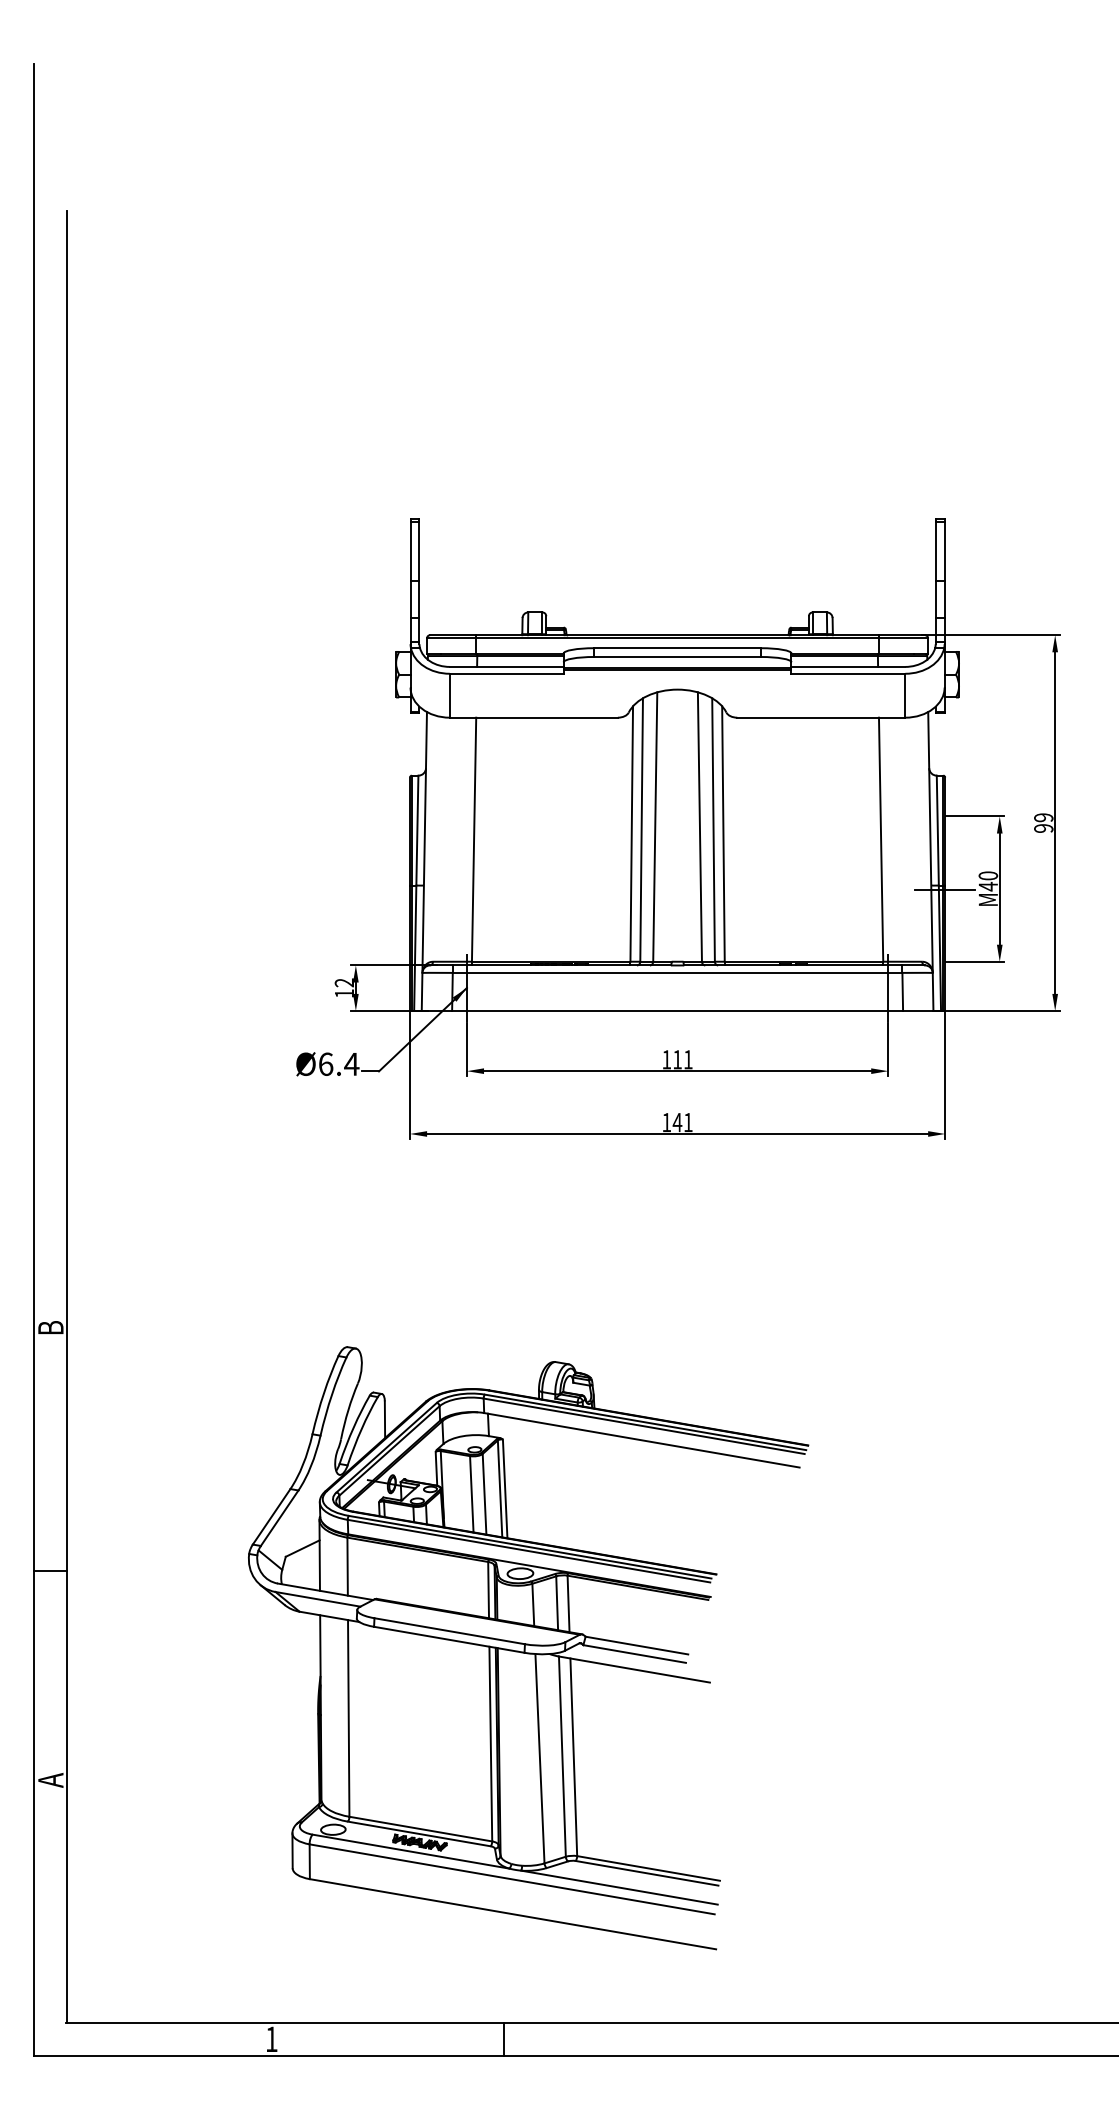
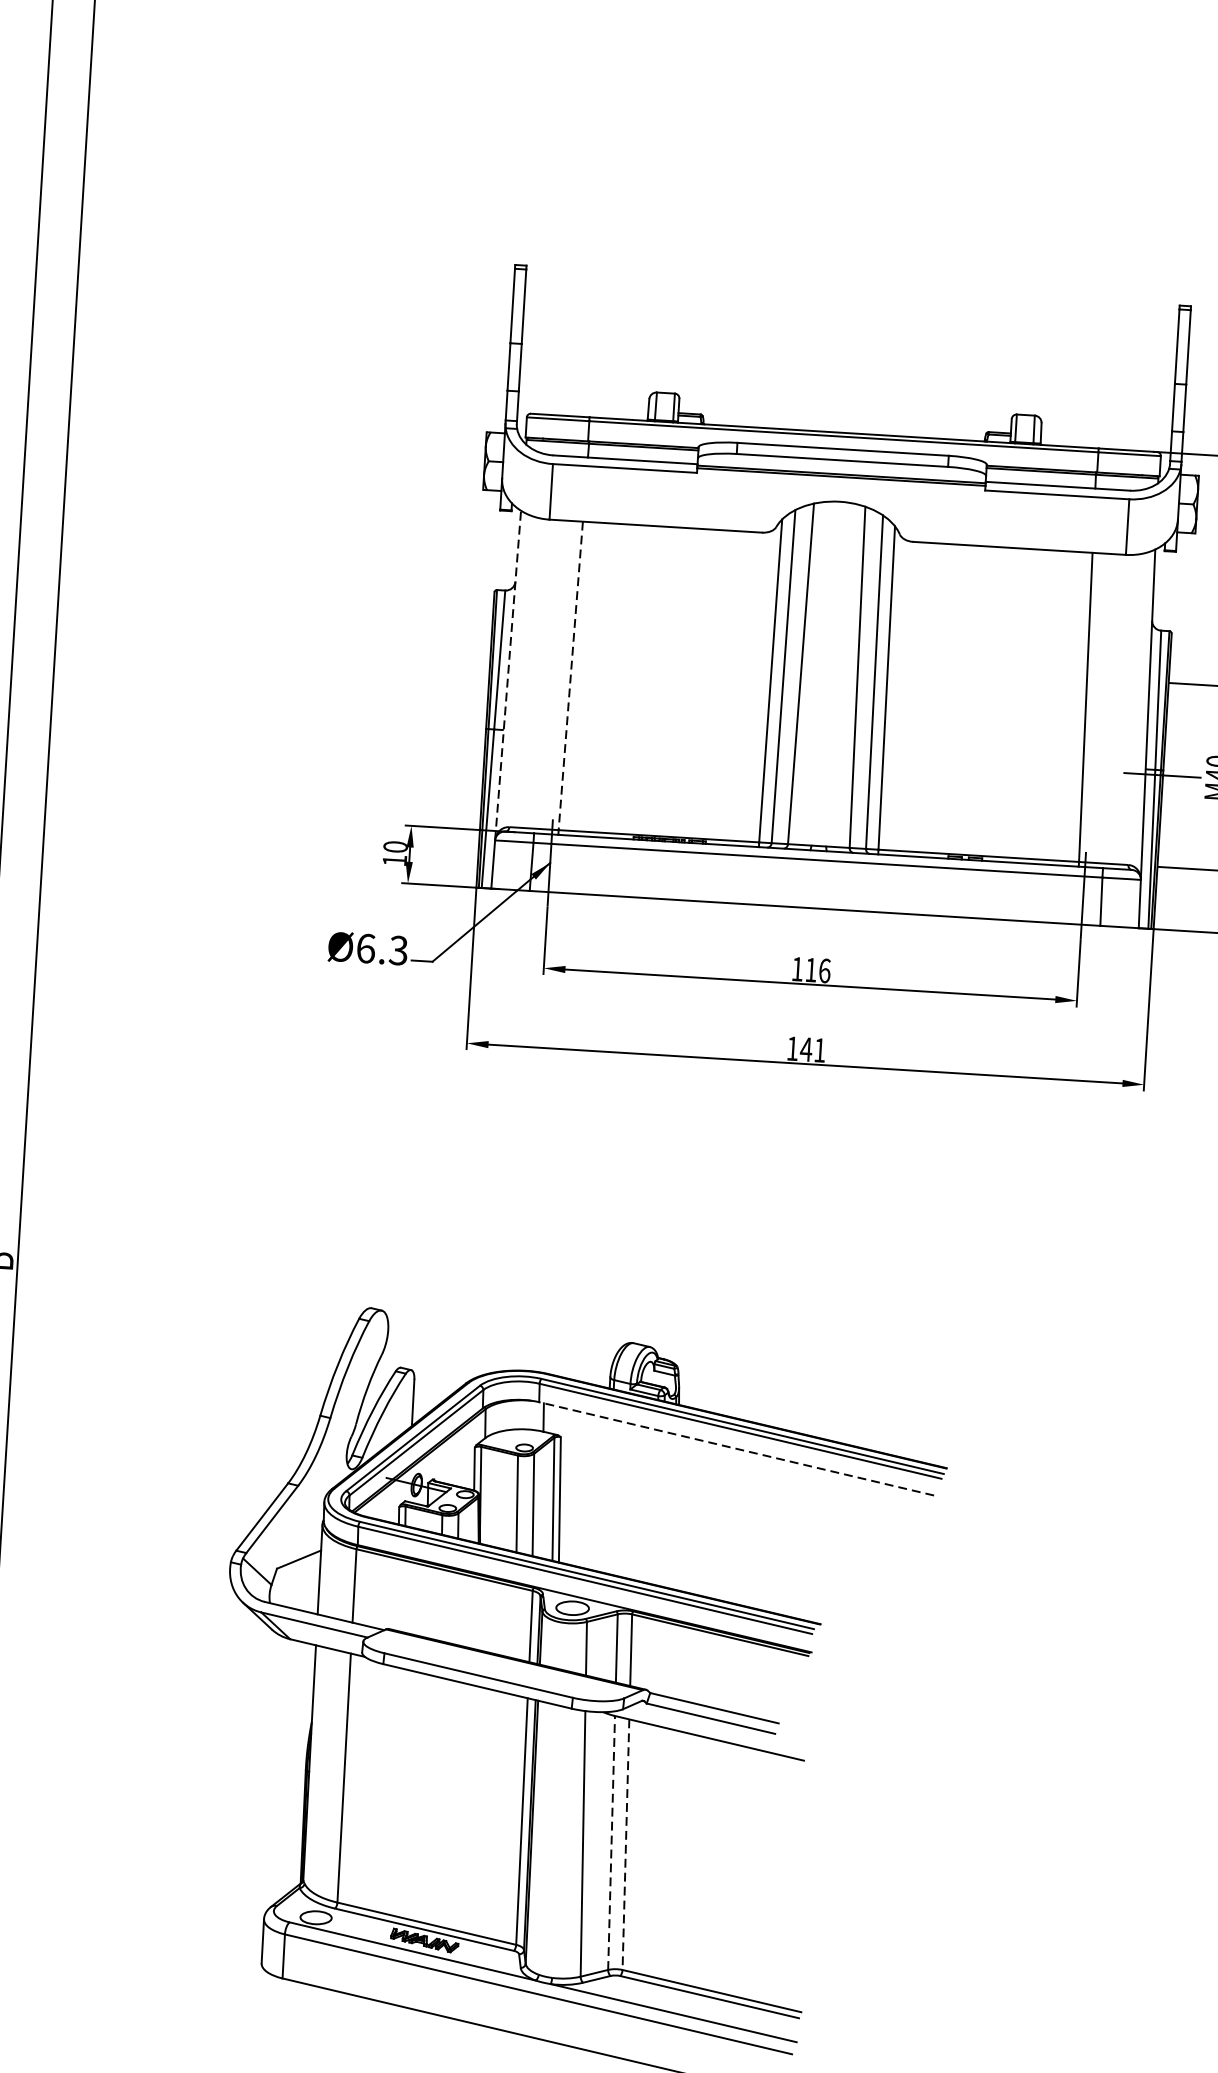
line: (474, 840) -> (571, 676), solid -> dashed
line: (424, 841) -> (507, 674), solid -> dashed
text: (344, 982) -> (395, 846), 12 -> 10
text: (688, 1059) -> (825, 970), 111 -> 116
text: (351, 1063) -> (398, 949), Ø6.4 -> Ø6.3
line: (641, 1440) -> (736, 1449), solid -> dashed
line: (562, 1756) -> (611, 1842), solid -> dashed
line: (573, 1757) -> (625, 1844), solid -> dashed

